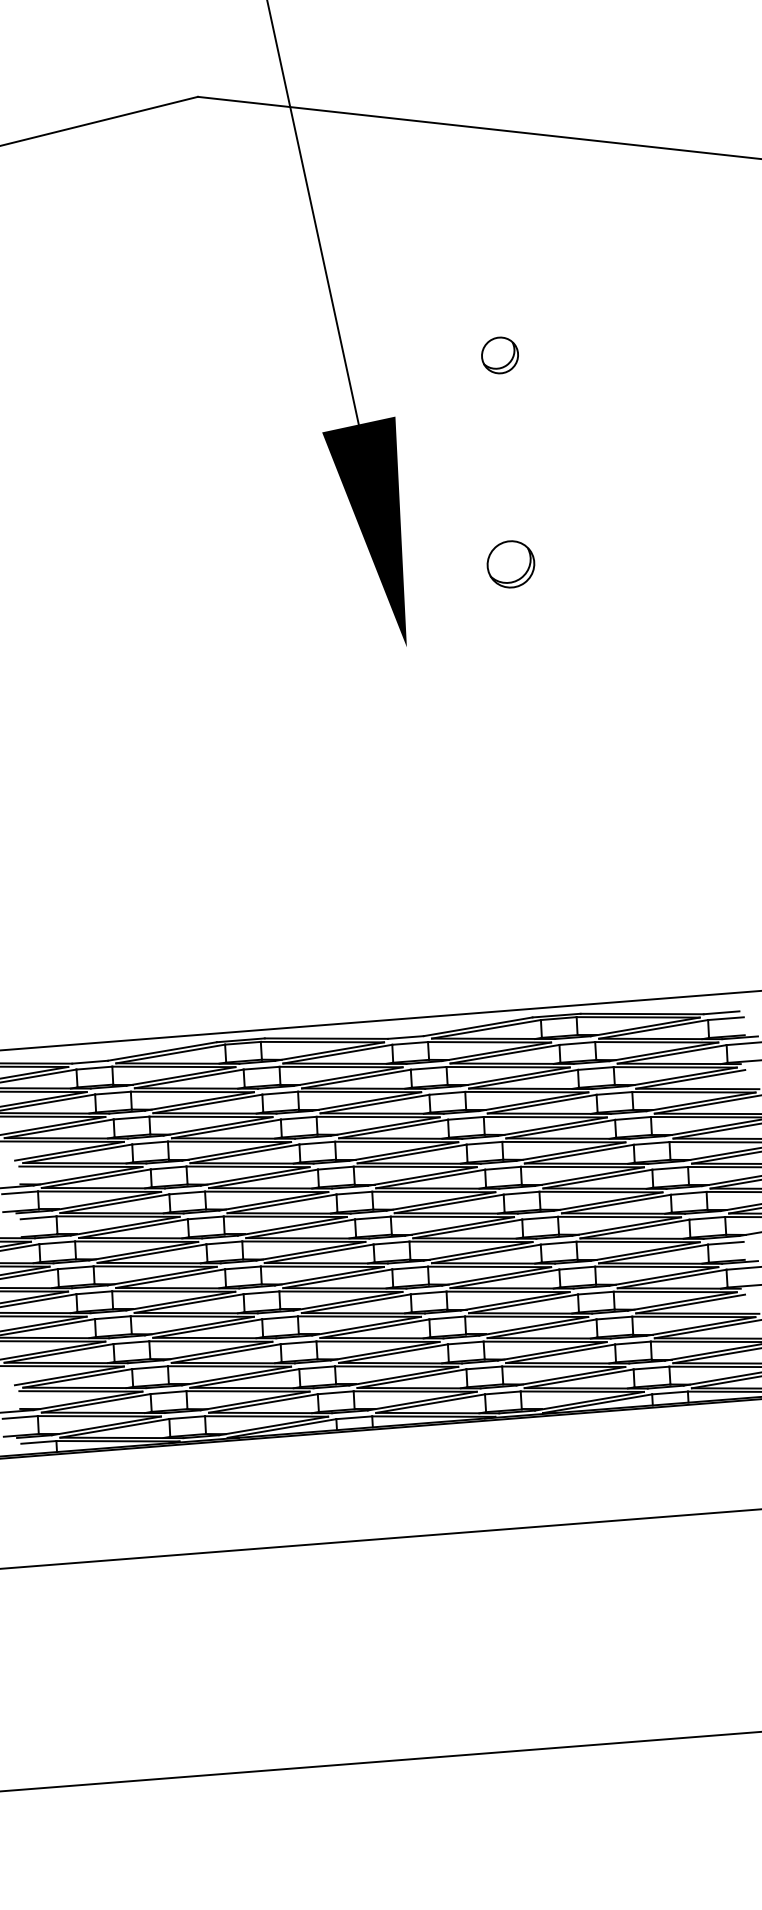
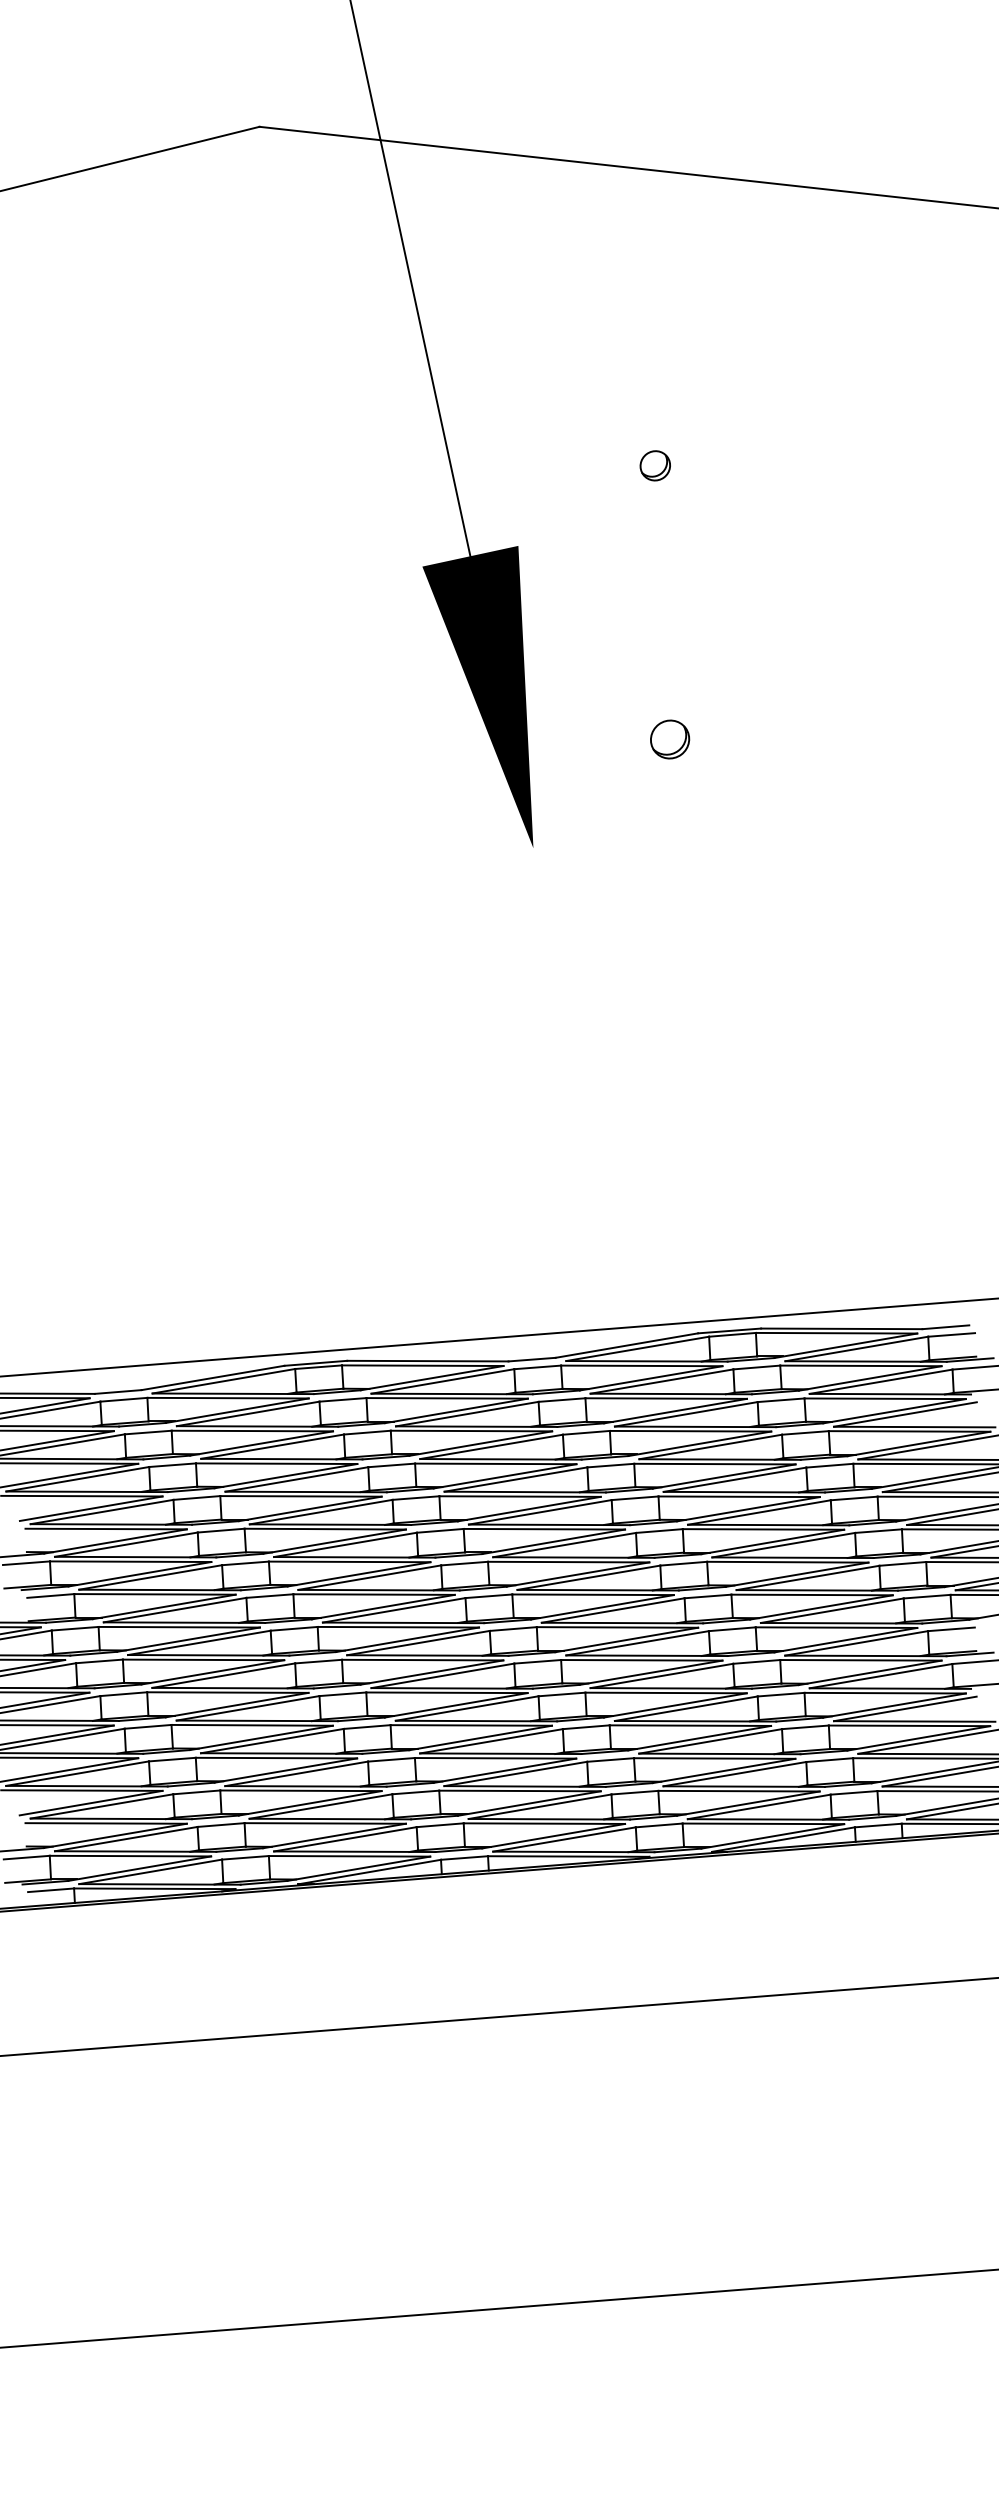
part: (499, 355) -> (654, 465), size x0.62
part: (511, 564) -> (670, 739), size x0.62

